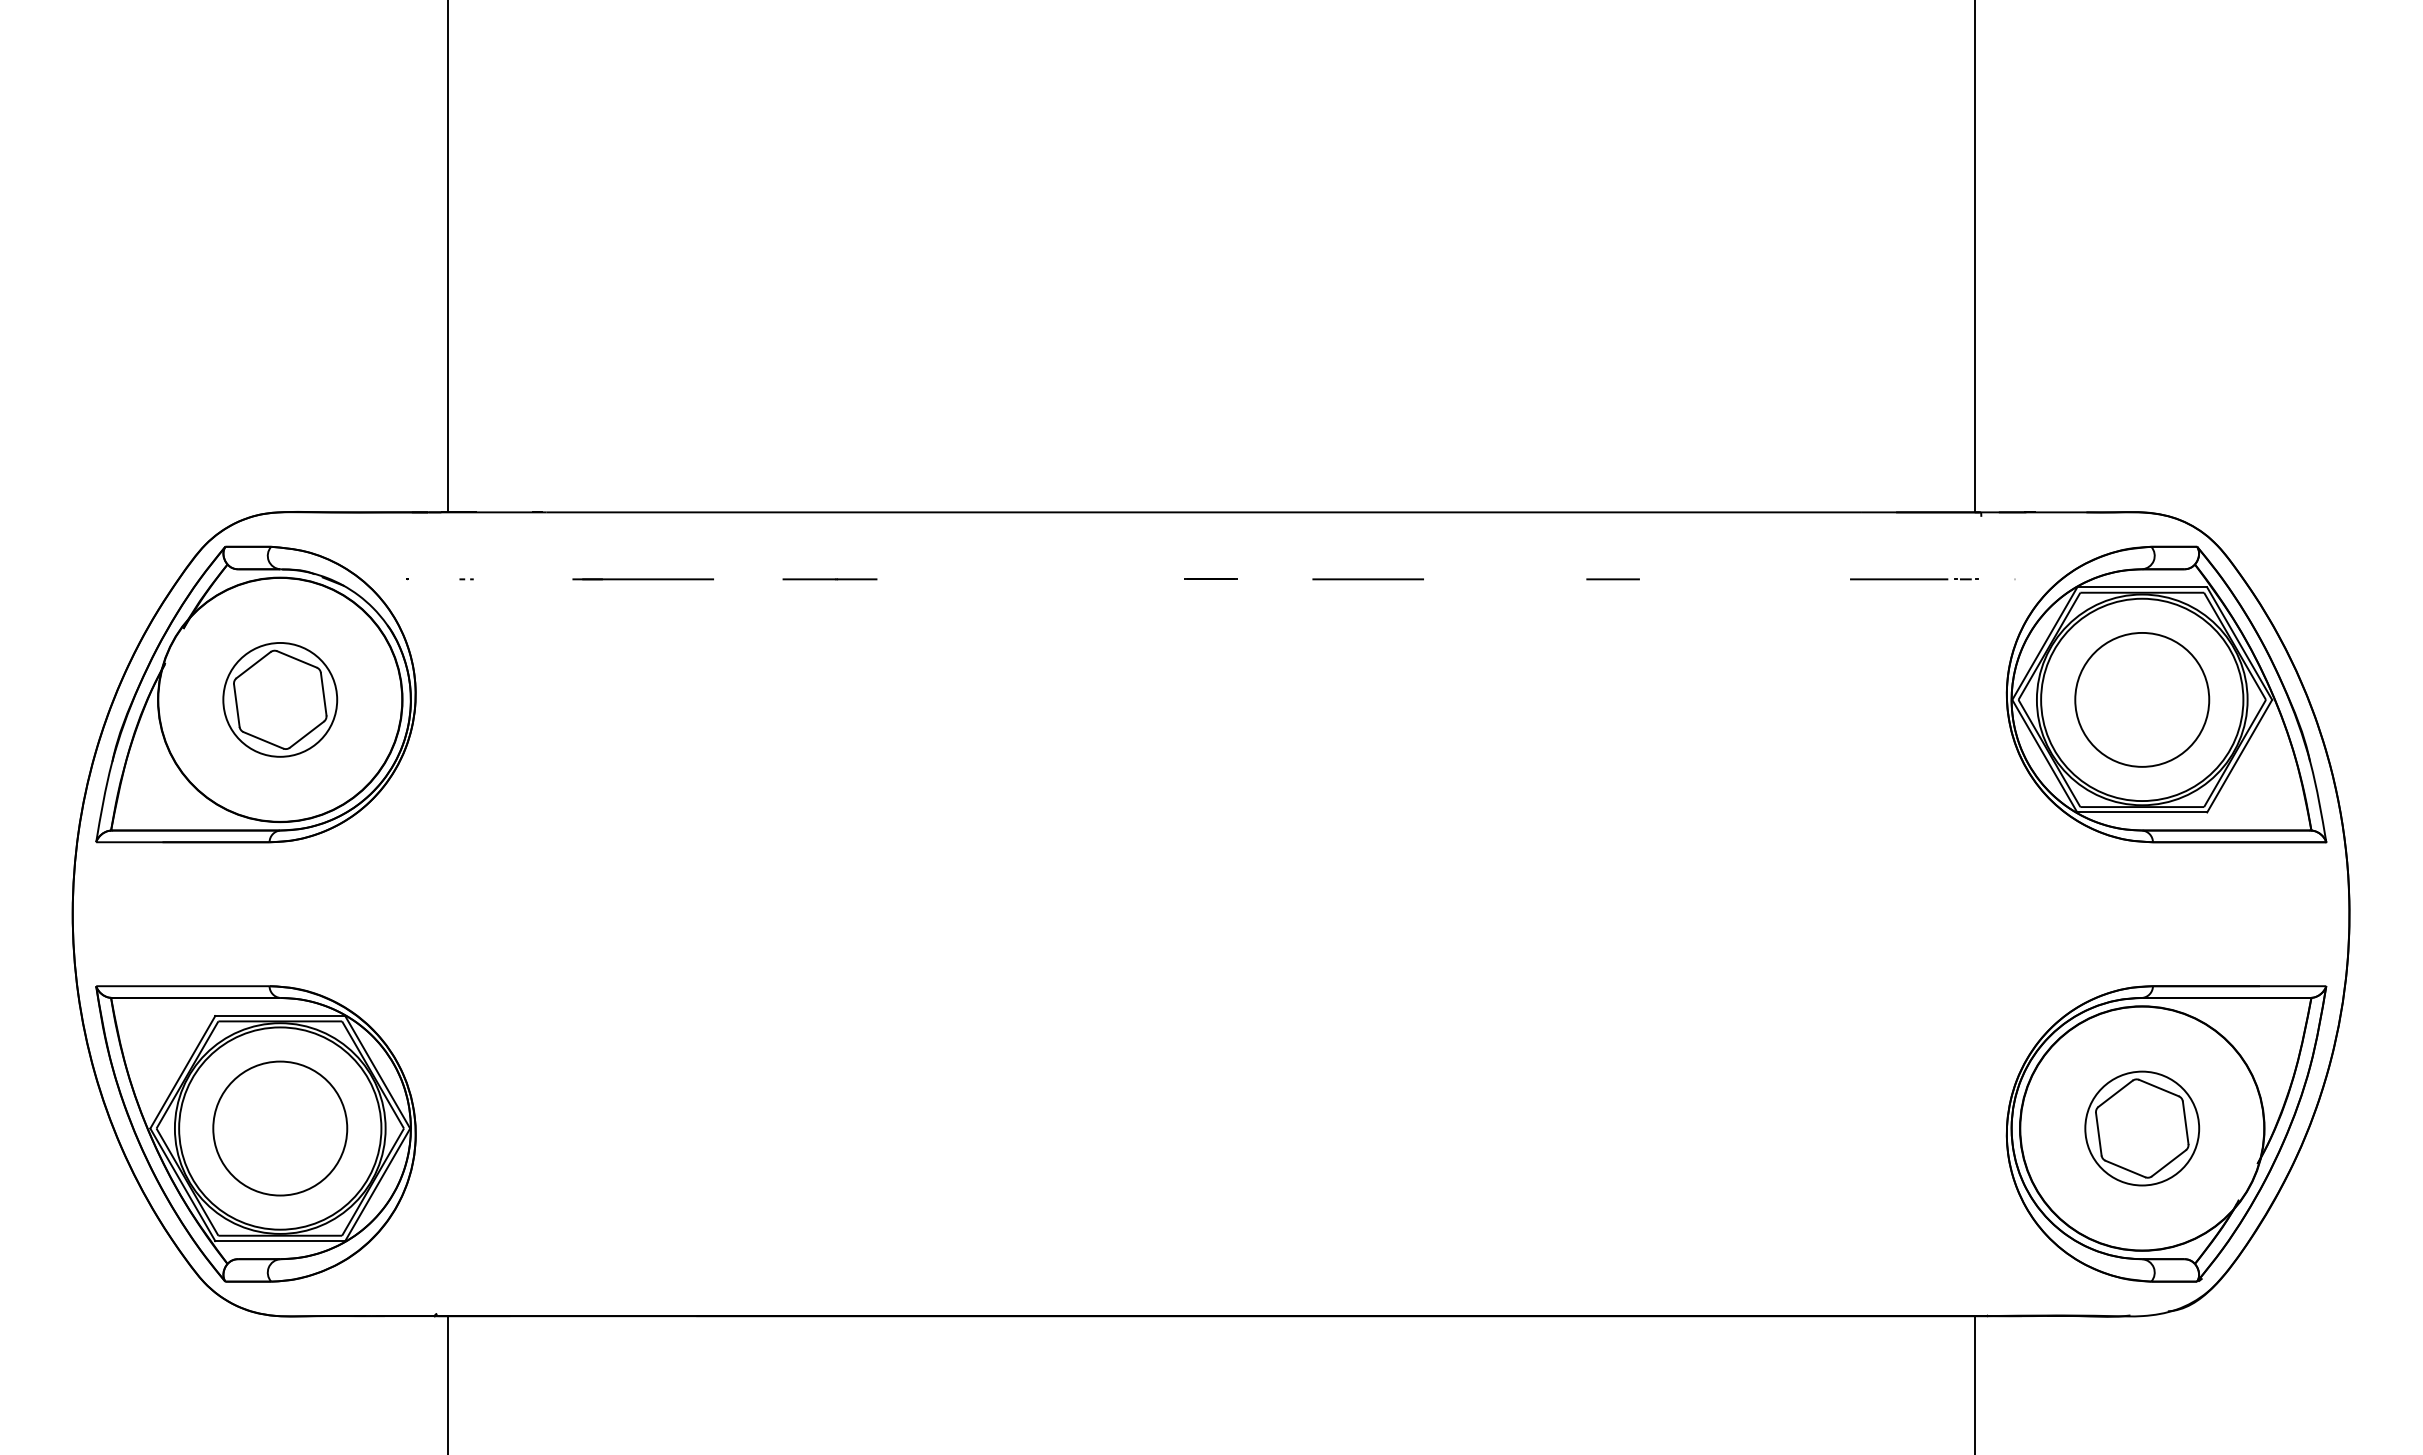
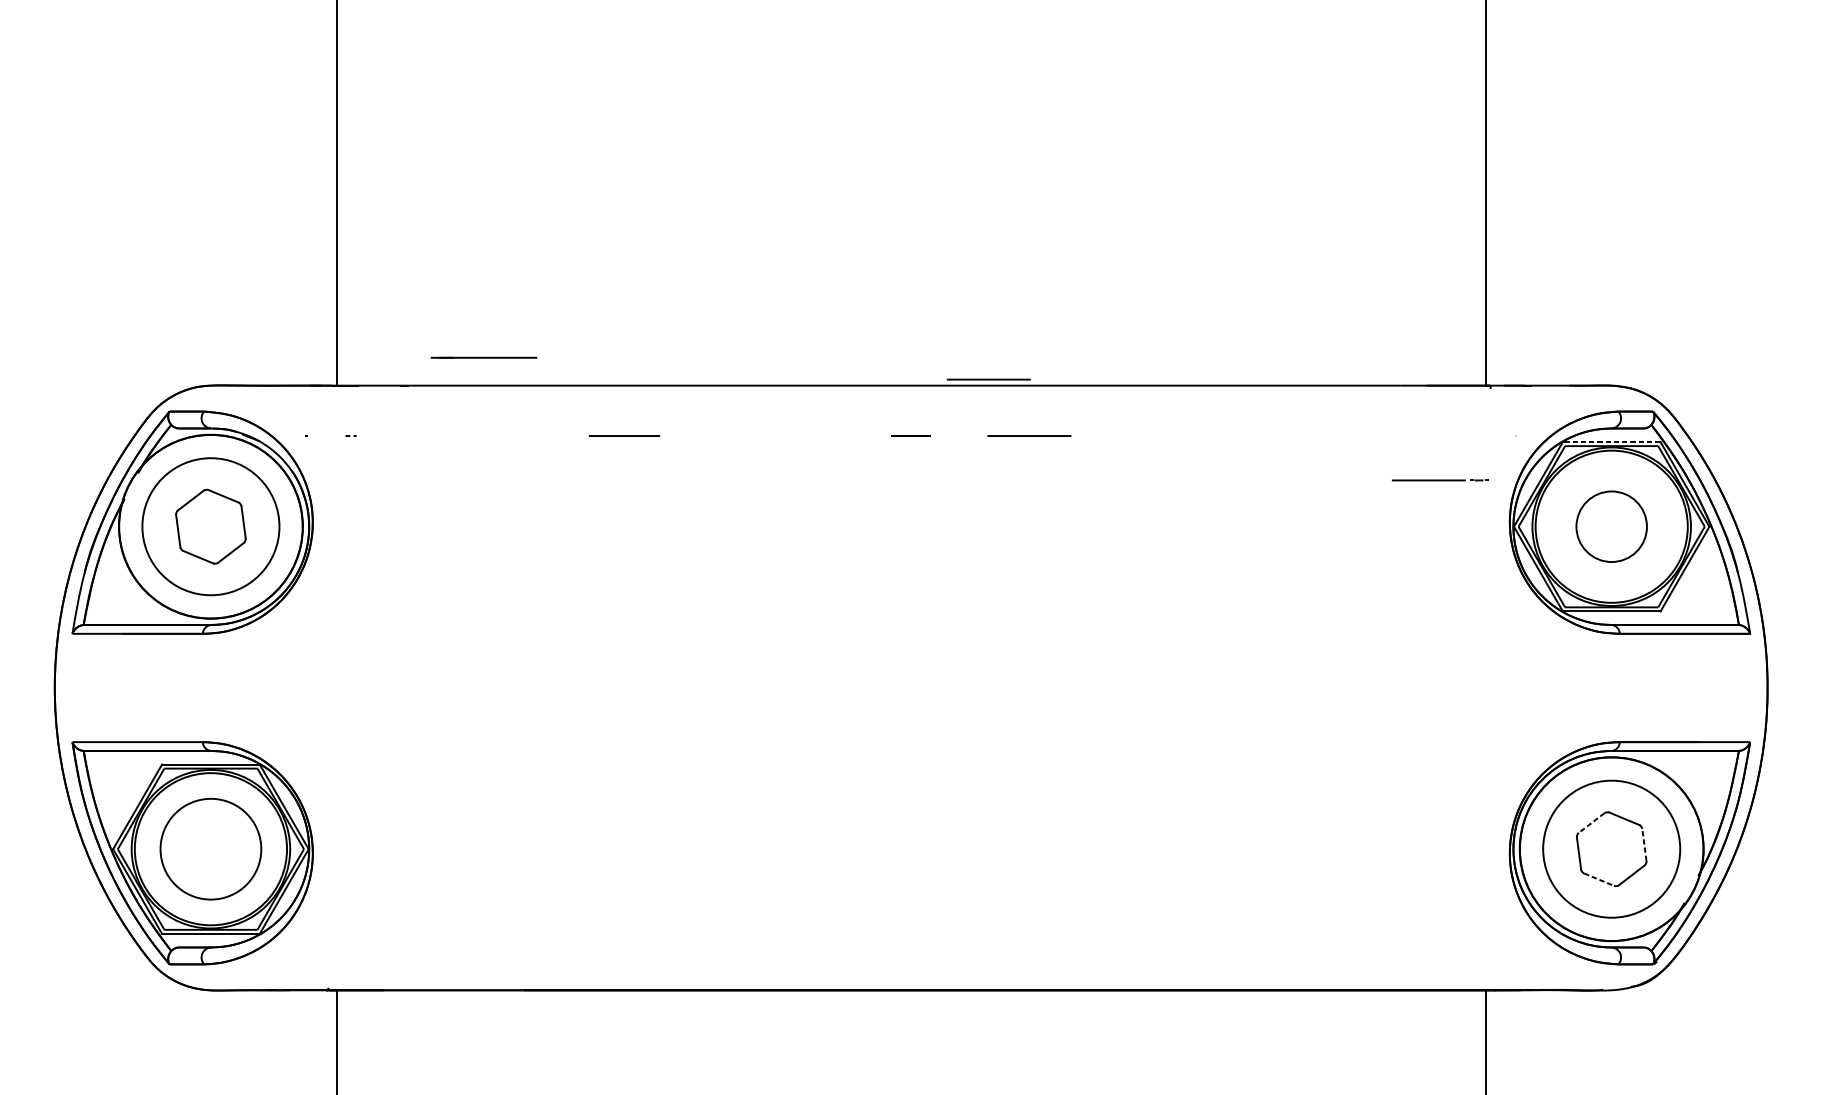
line: (1313, 504) -> (988, 379), added
line: (642, 579) -> (483, 357), moved
line: (1612, 579) -> (1213, 436), removed
line: (1914, 579) -> (1440, 480), moved
line: (2142, 587) -> (1611, 442), solid -> dashed
circle: (280, 699) -> (211, 526), size x1.6
circle: (2142, 699) -> (1611, 526), size x0.7
line: (2115, 1094) -> (1591, 823), solid -> dashed
line: (2185, 1122) -> (1644, 844), solid -> dashed
circle: (2142, 1128) -> (1611, 849), size x1.6
line: (2125, 1169) -> (1599, 880), solid -> dashed

